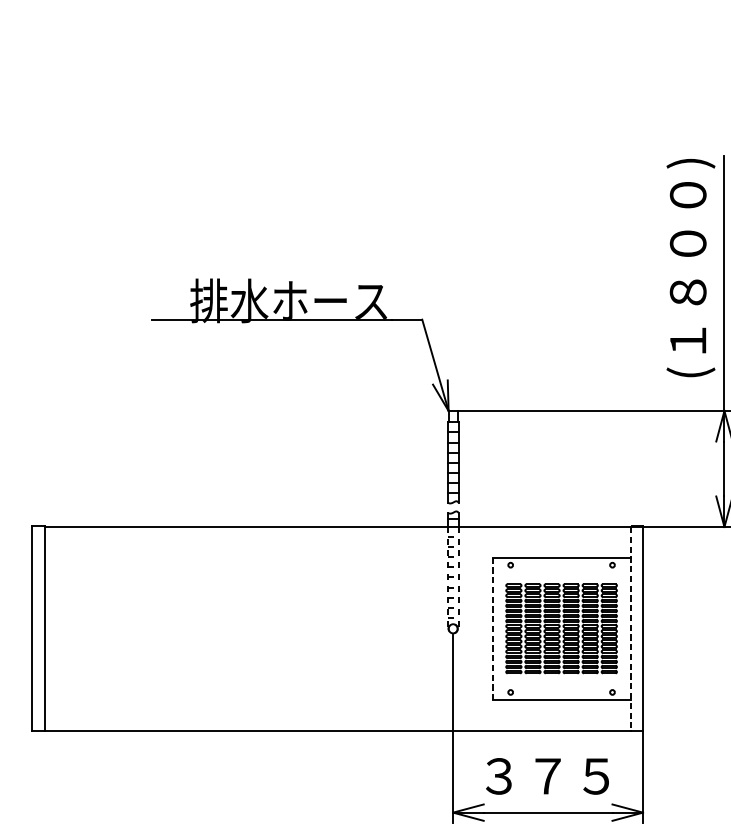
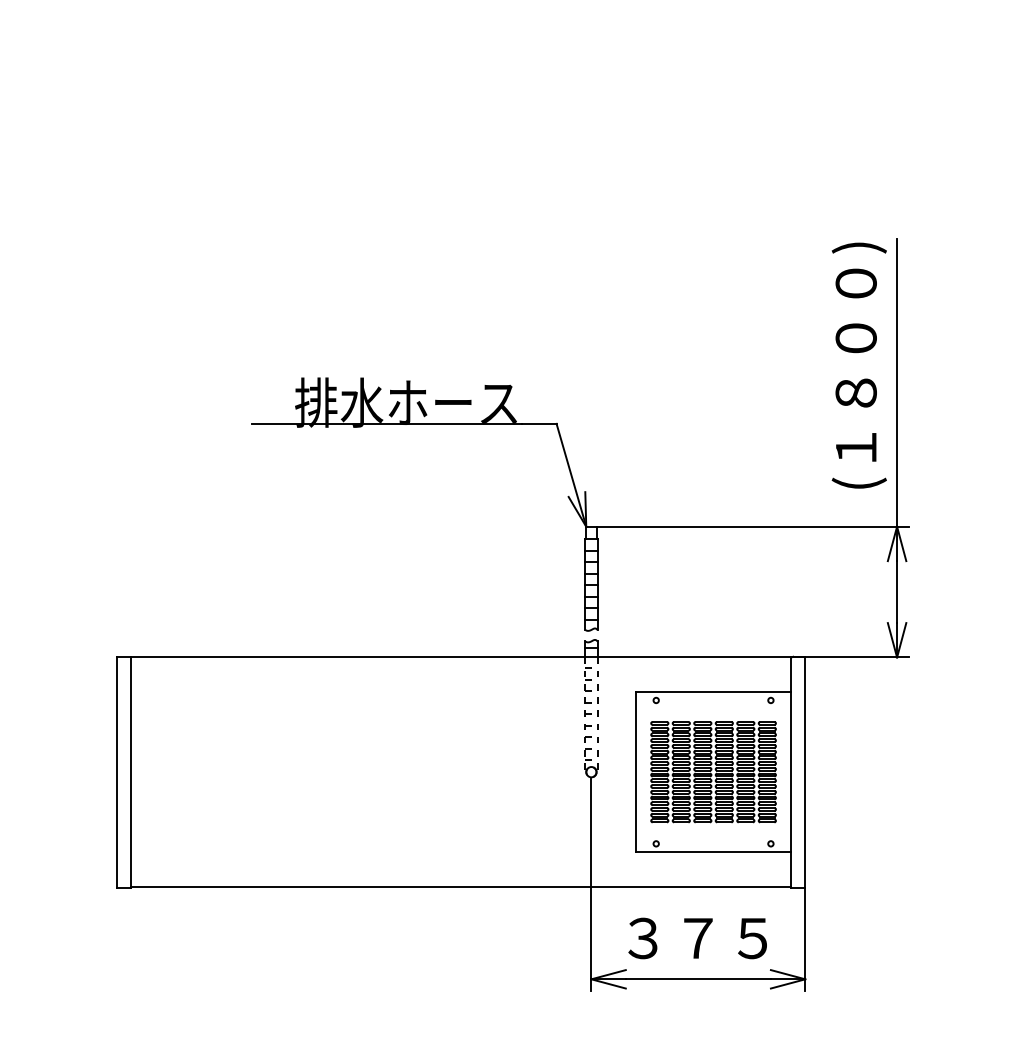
line: (493, 629) -> (636, 772), dashed -> solid
line: (630, 629) -> (791, 772), dashed -> solid

